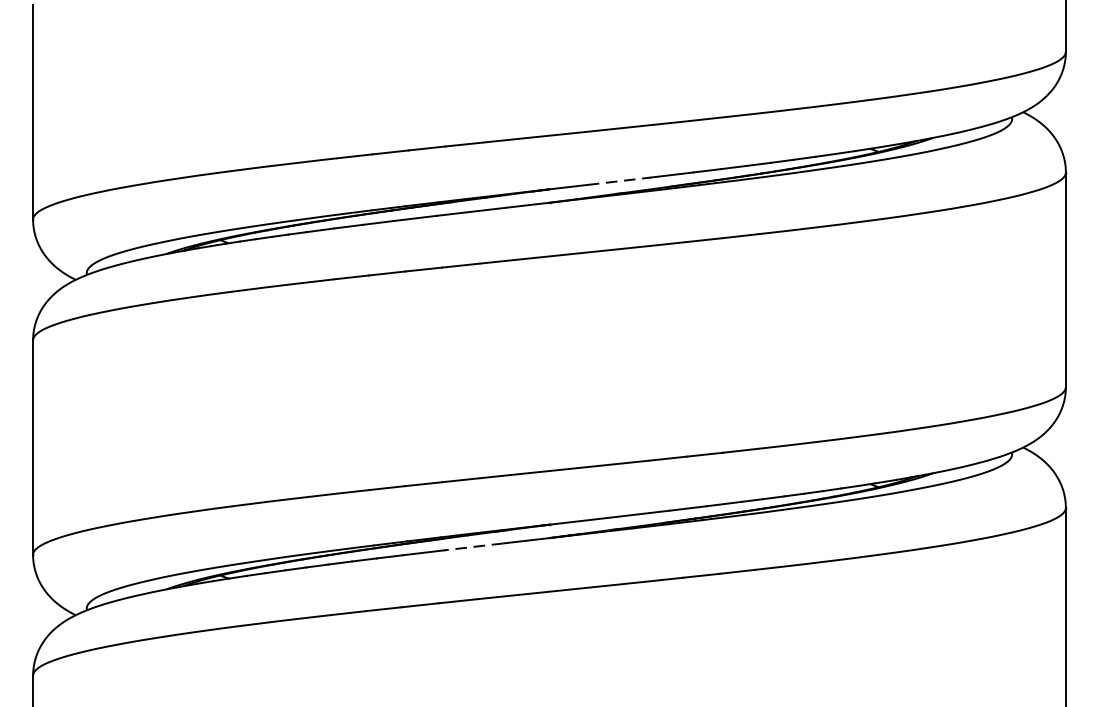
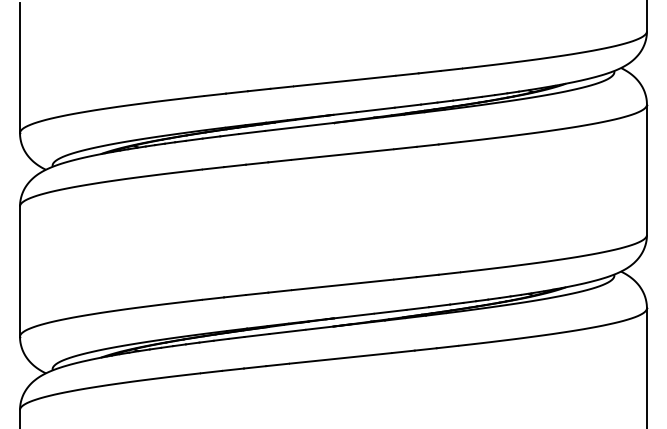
line: (620, 180) -> (376, 109), dashed -> solid
line: (472, 546) -> (286, 331), dashed -> solid

